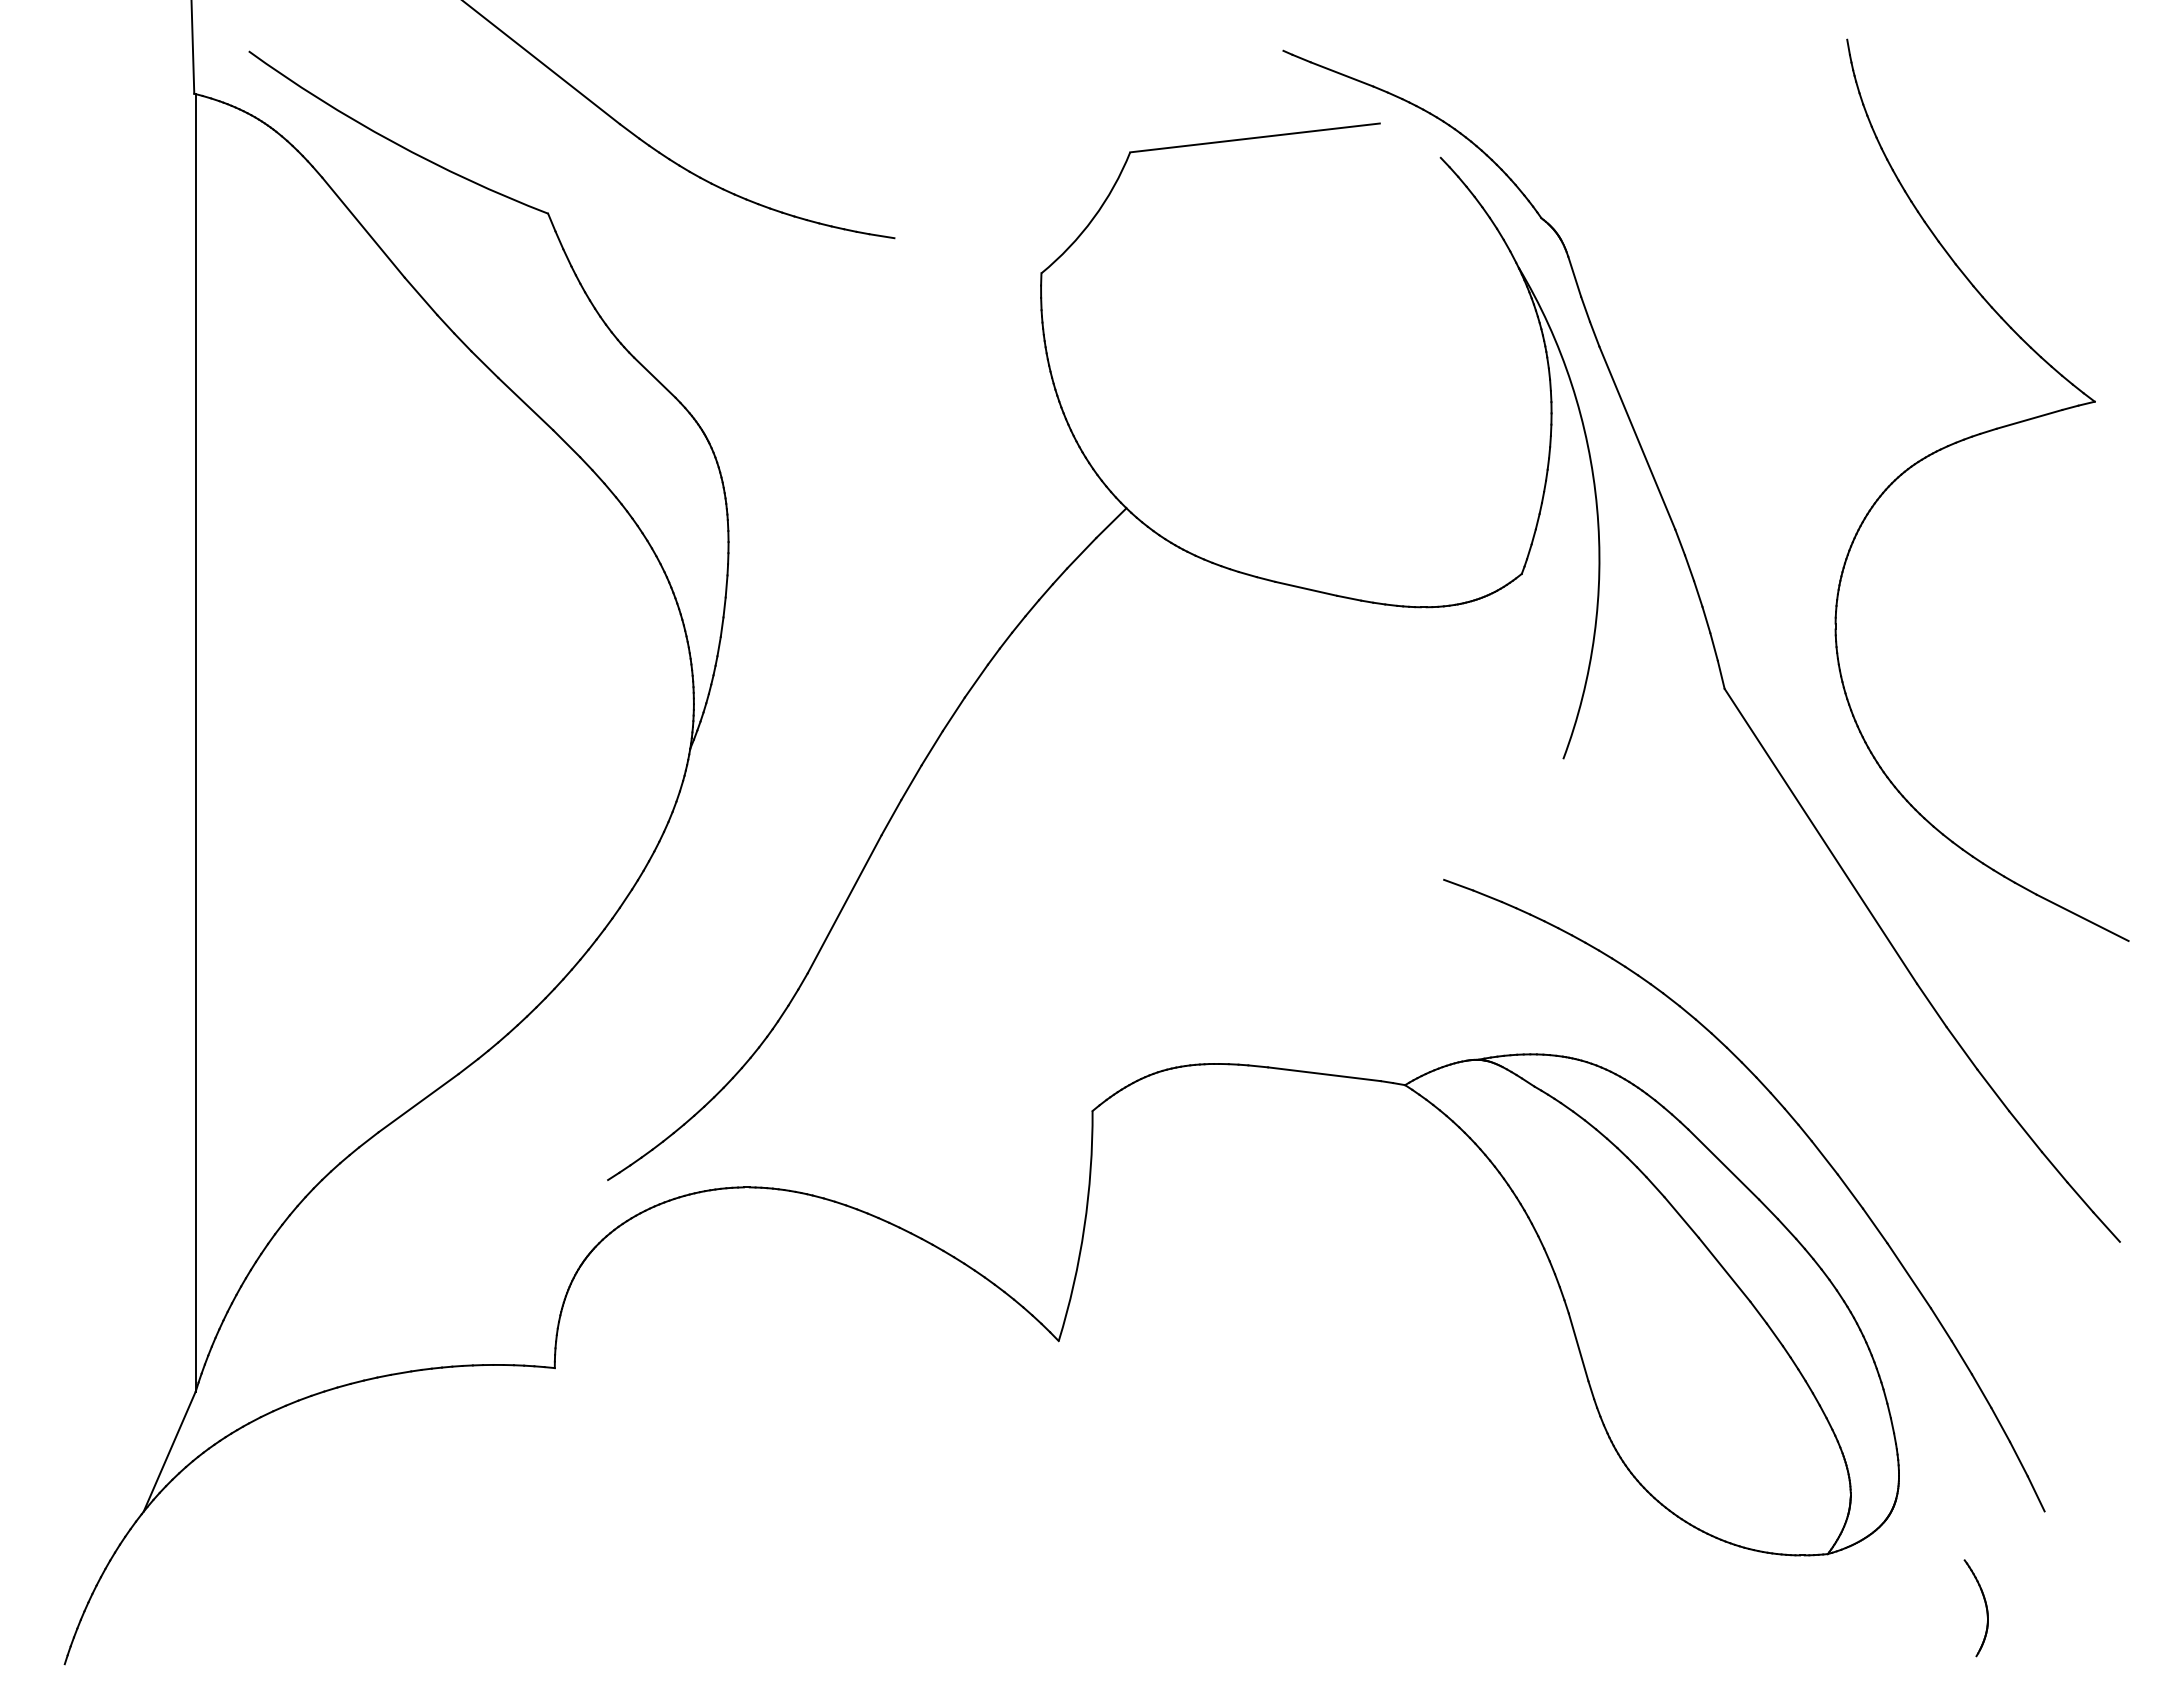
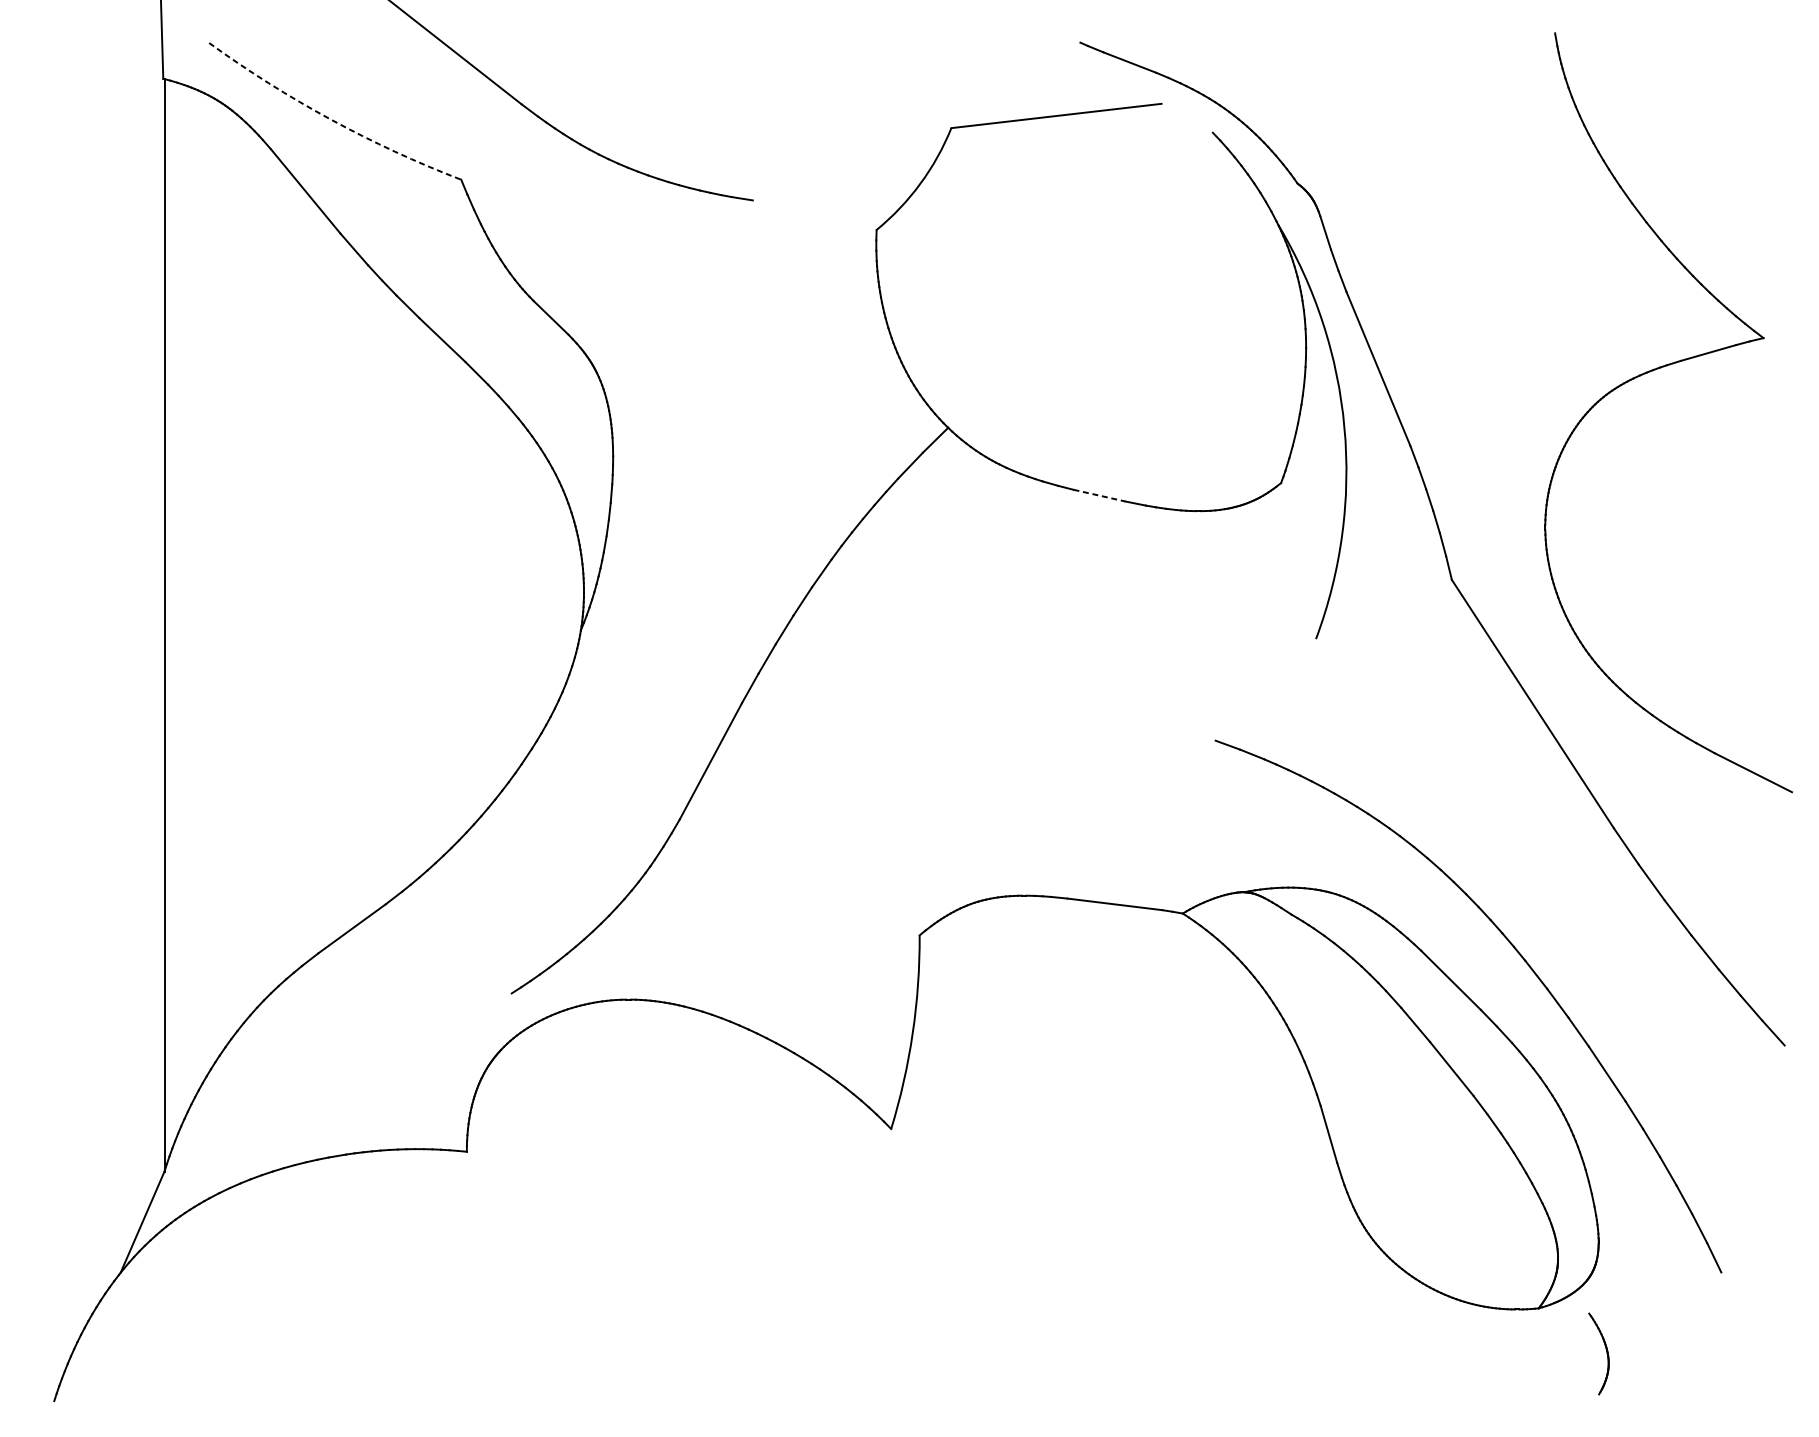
arc: (393, 142) -> (331, 119), solid -> dashed
line: (1306, 588) -> (1099, 495), solid -> dashed
part: (1985, 1607) -> (1606, 1353), moved

